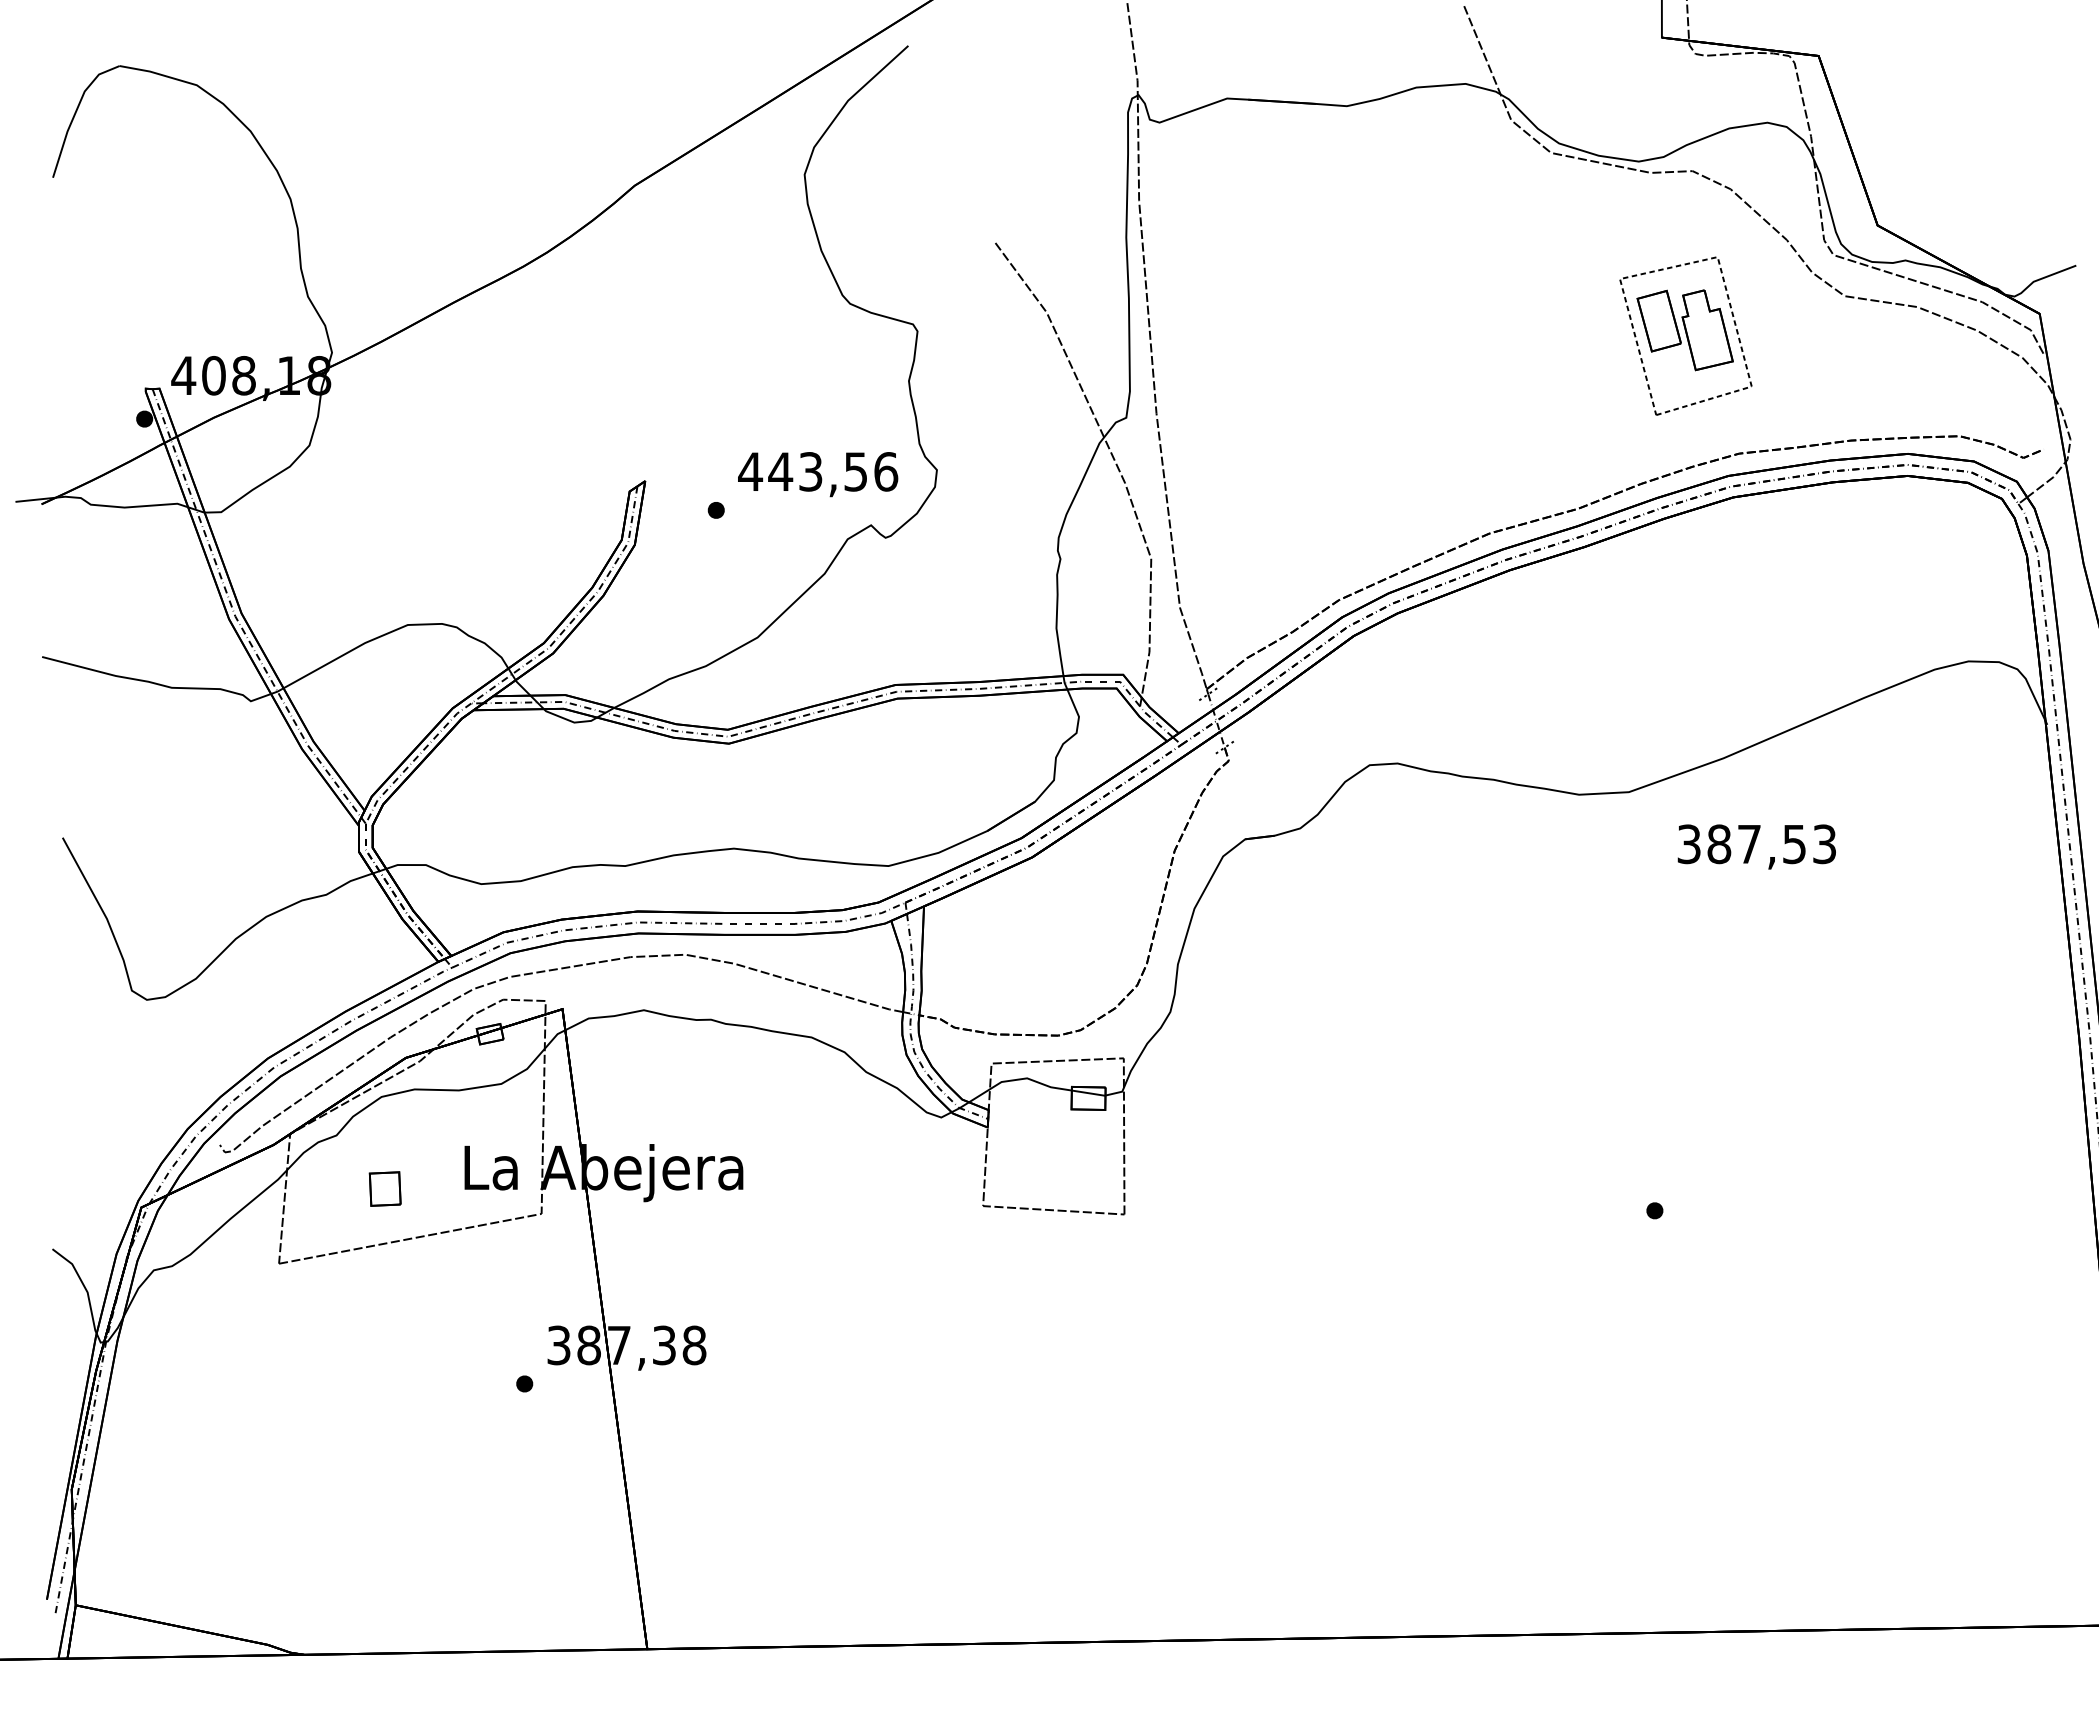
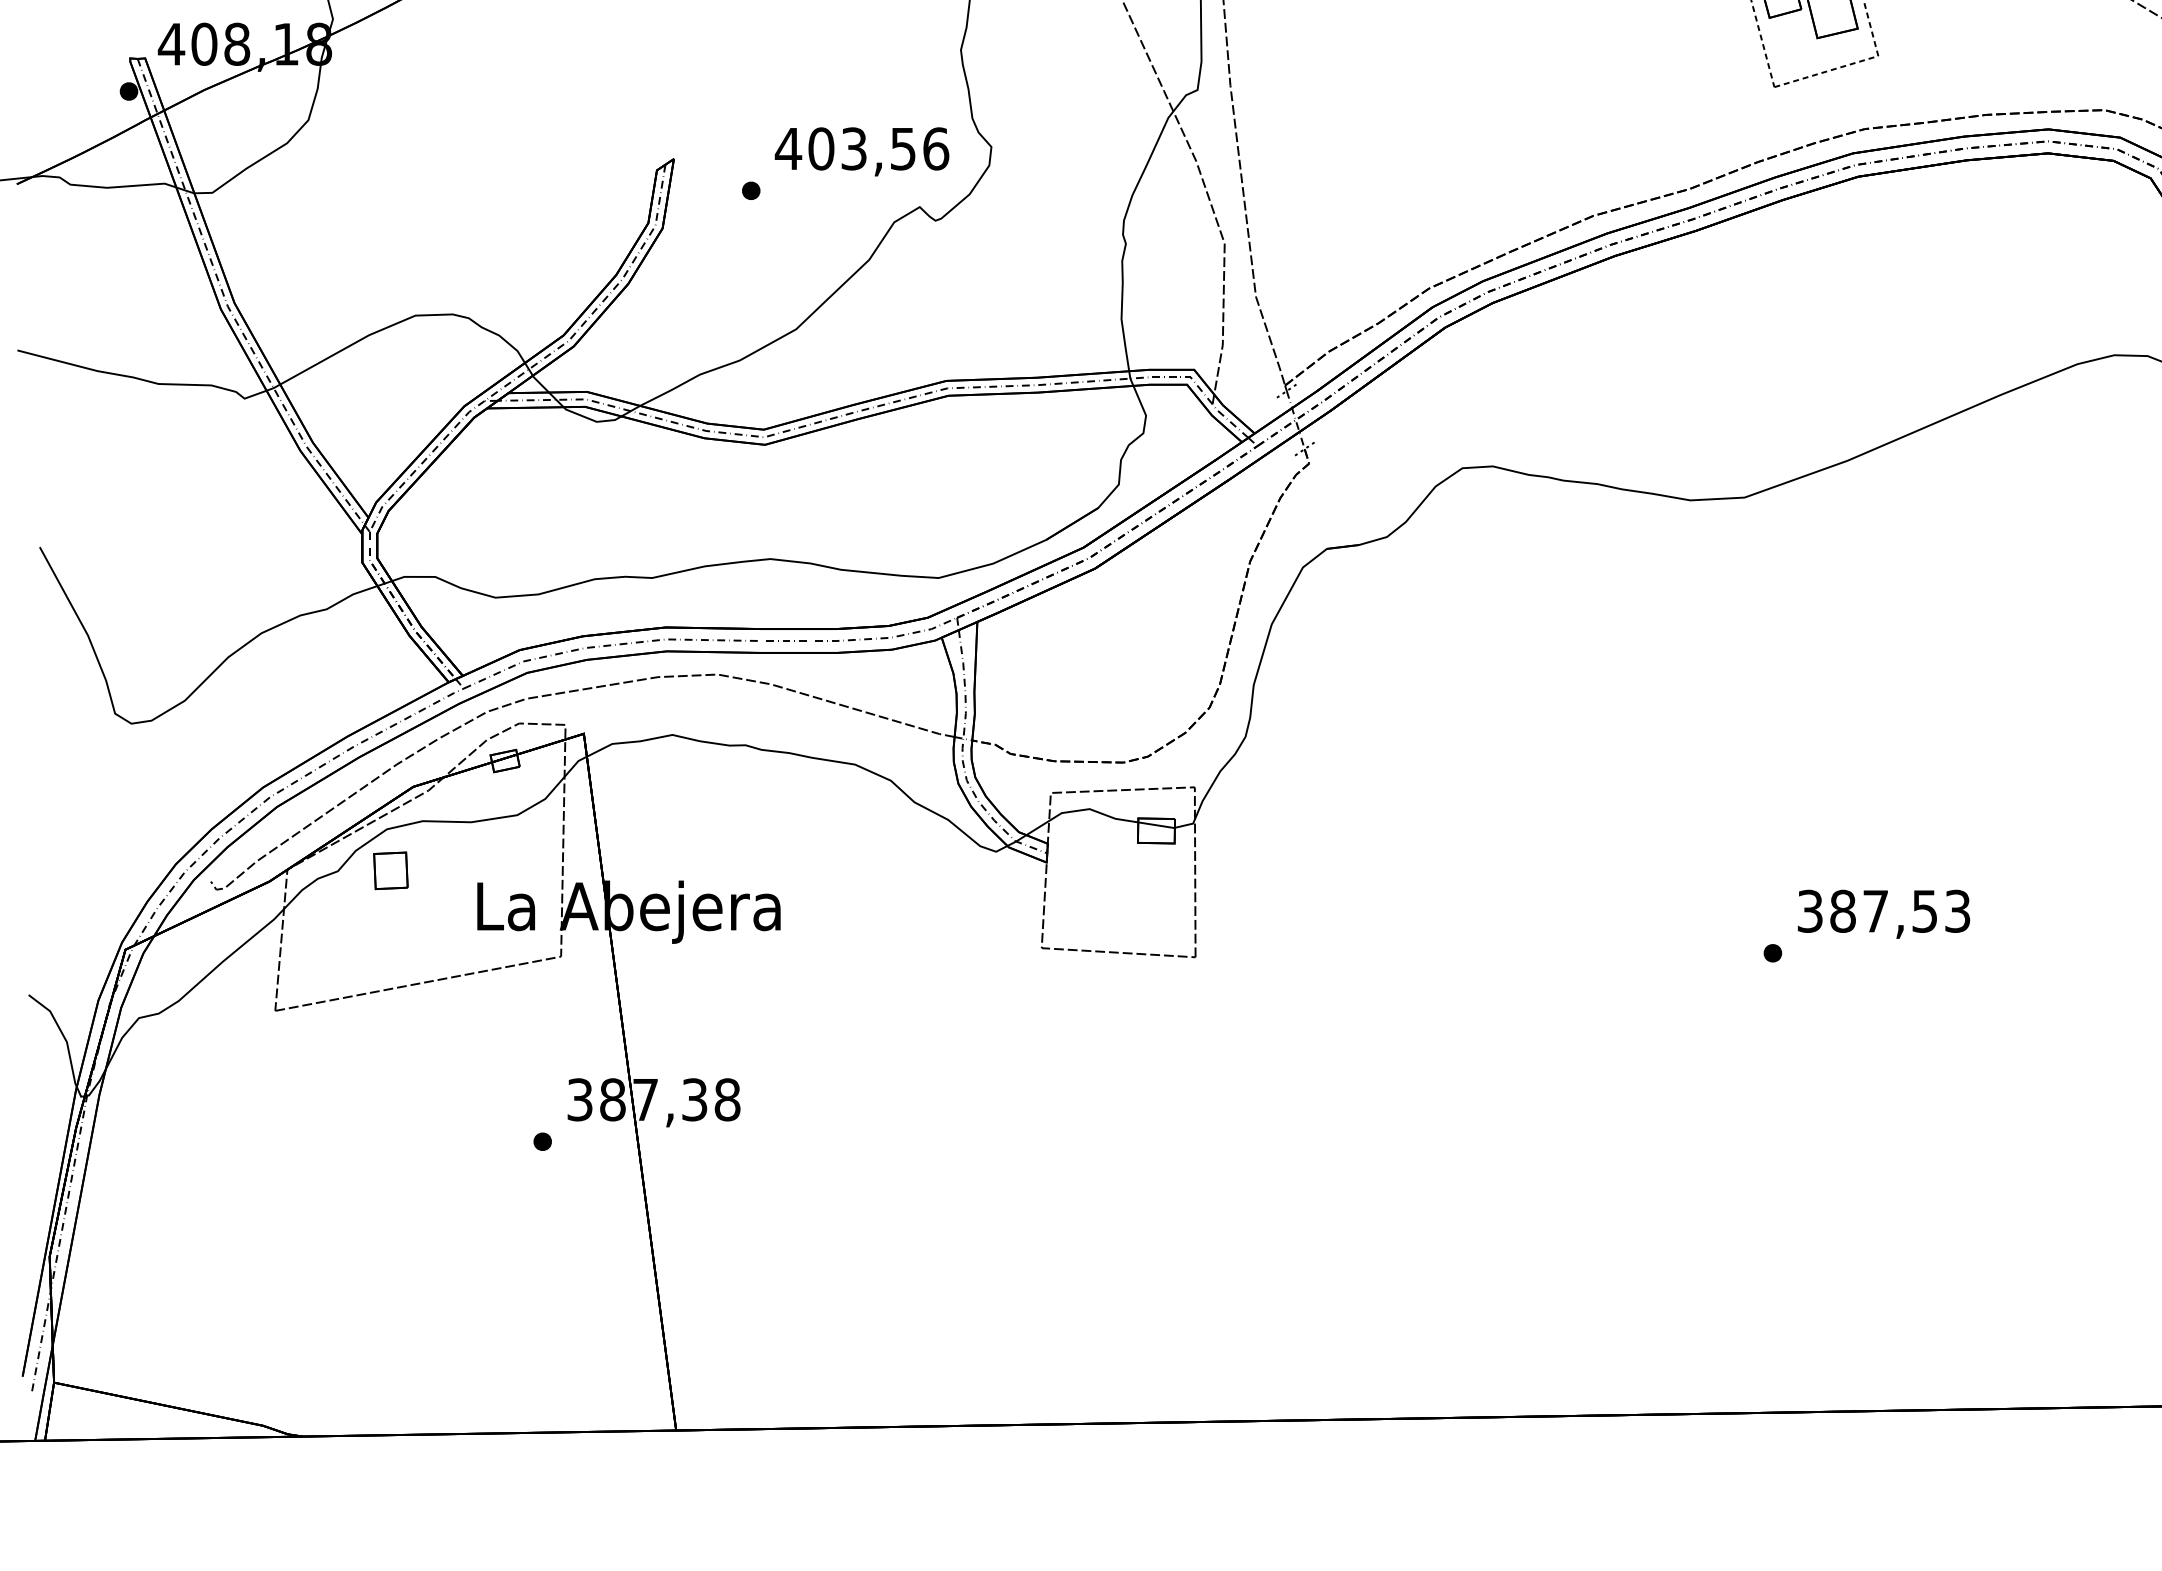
text: (780, 471) -> (821, 148), 443,56 -> 403,56
text: (1756, 846) -> (1883, 913), moved
part: (384, 1188) -> (390, 870), moved

